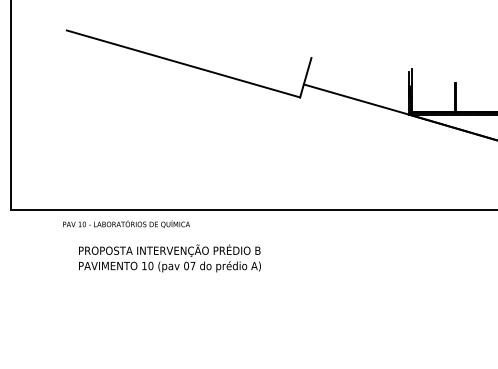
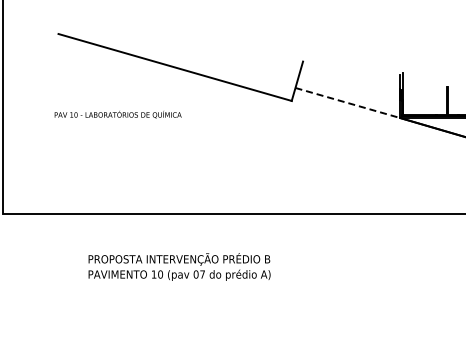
line: (356, 99) -> (348, 103), solid -> dashed
text: (126, 224) -> (118, 115), moved
text: (169, 258) -> (179, 267), moved

